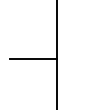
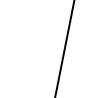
line: (33, 59) -> (40, 36), removed

